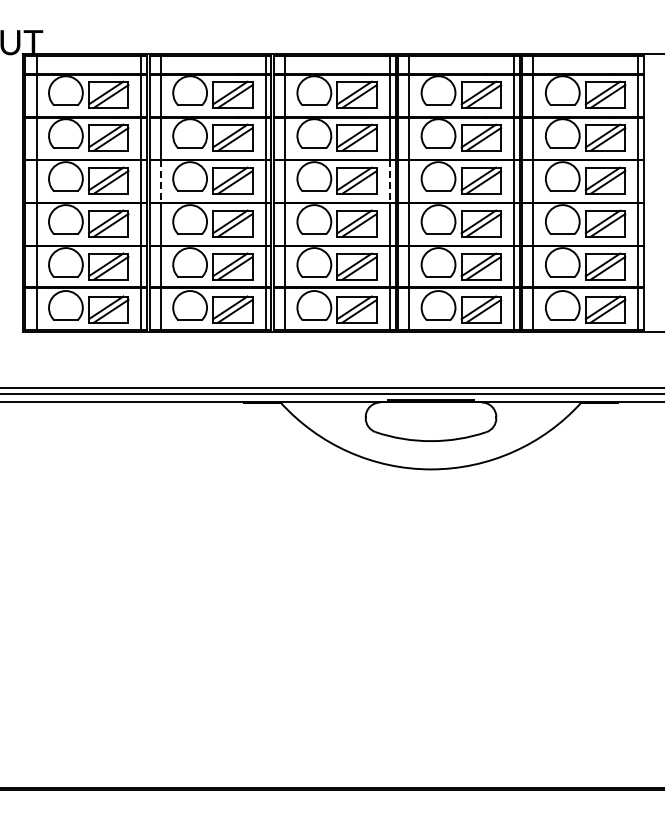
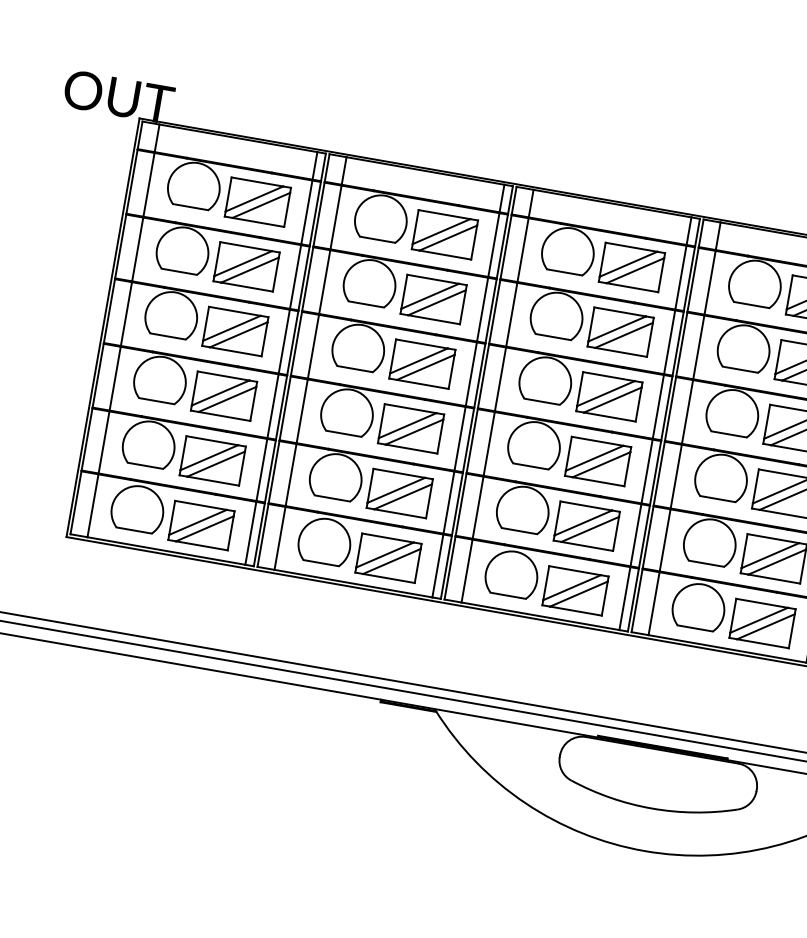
line: (160, 182) -> (312, 347), dashed -> solid
line: (389, 182) -> (657, 408), dashed -> solid

